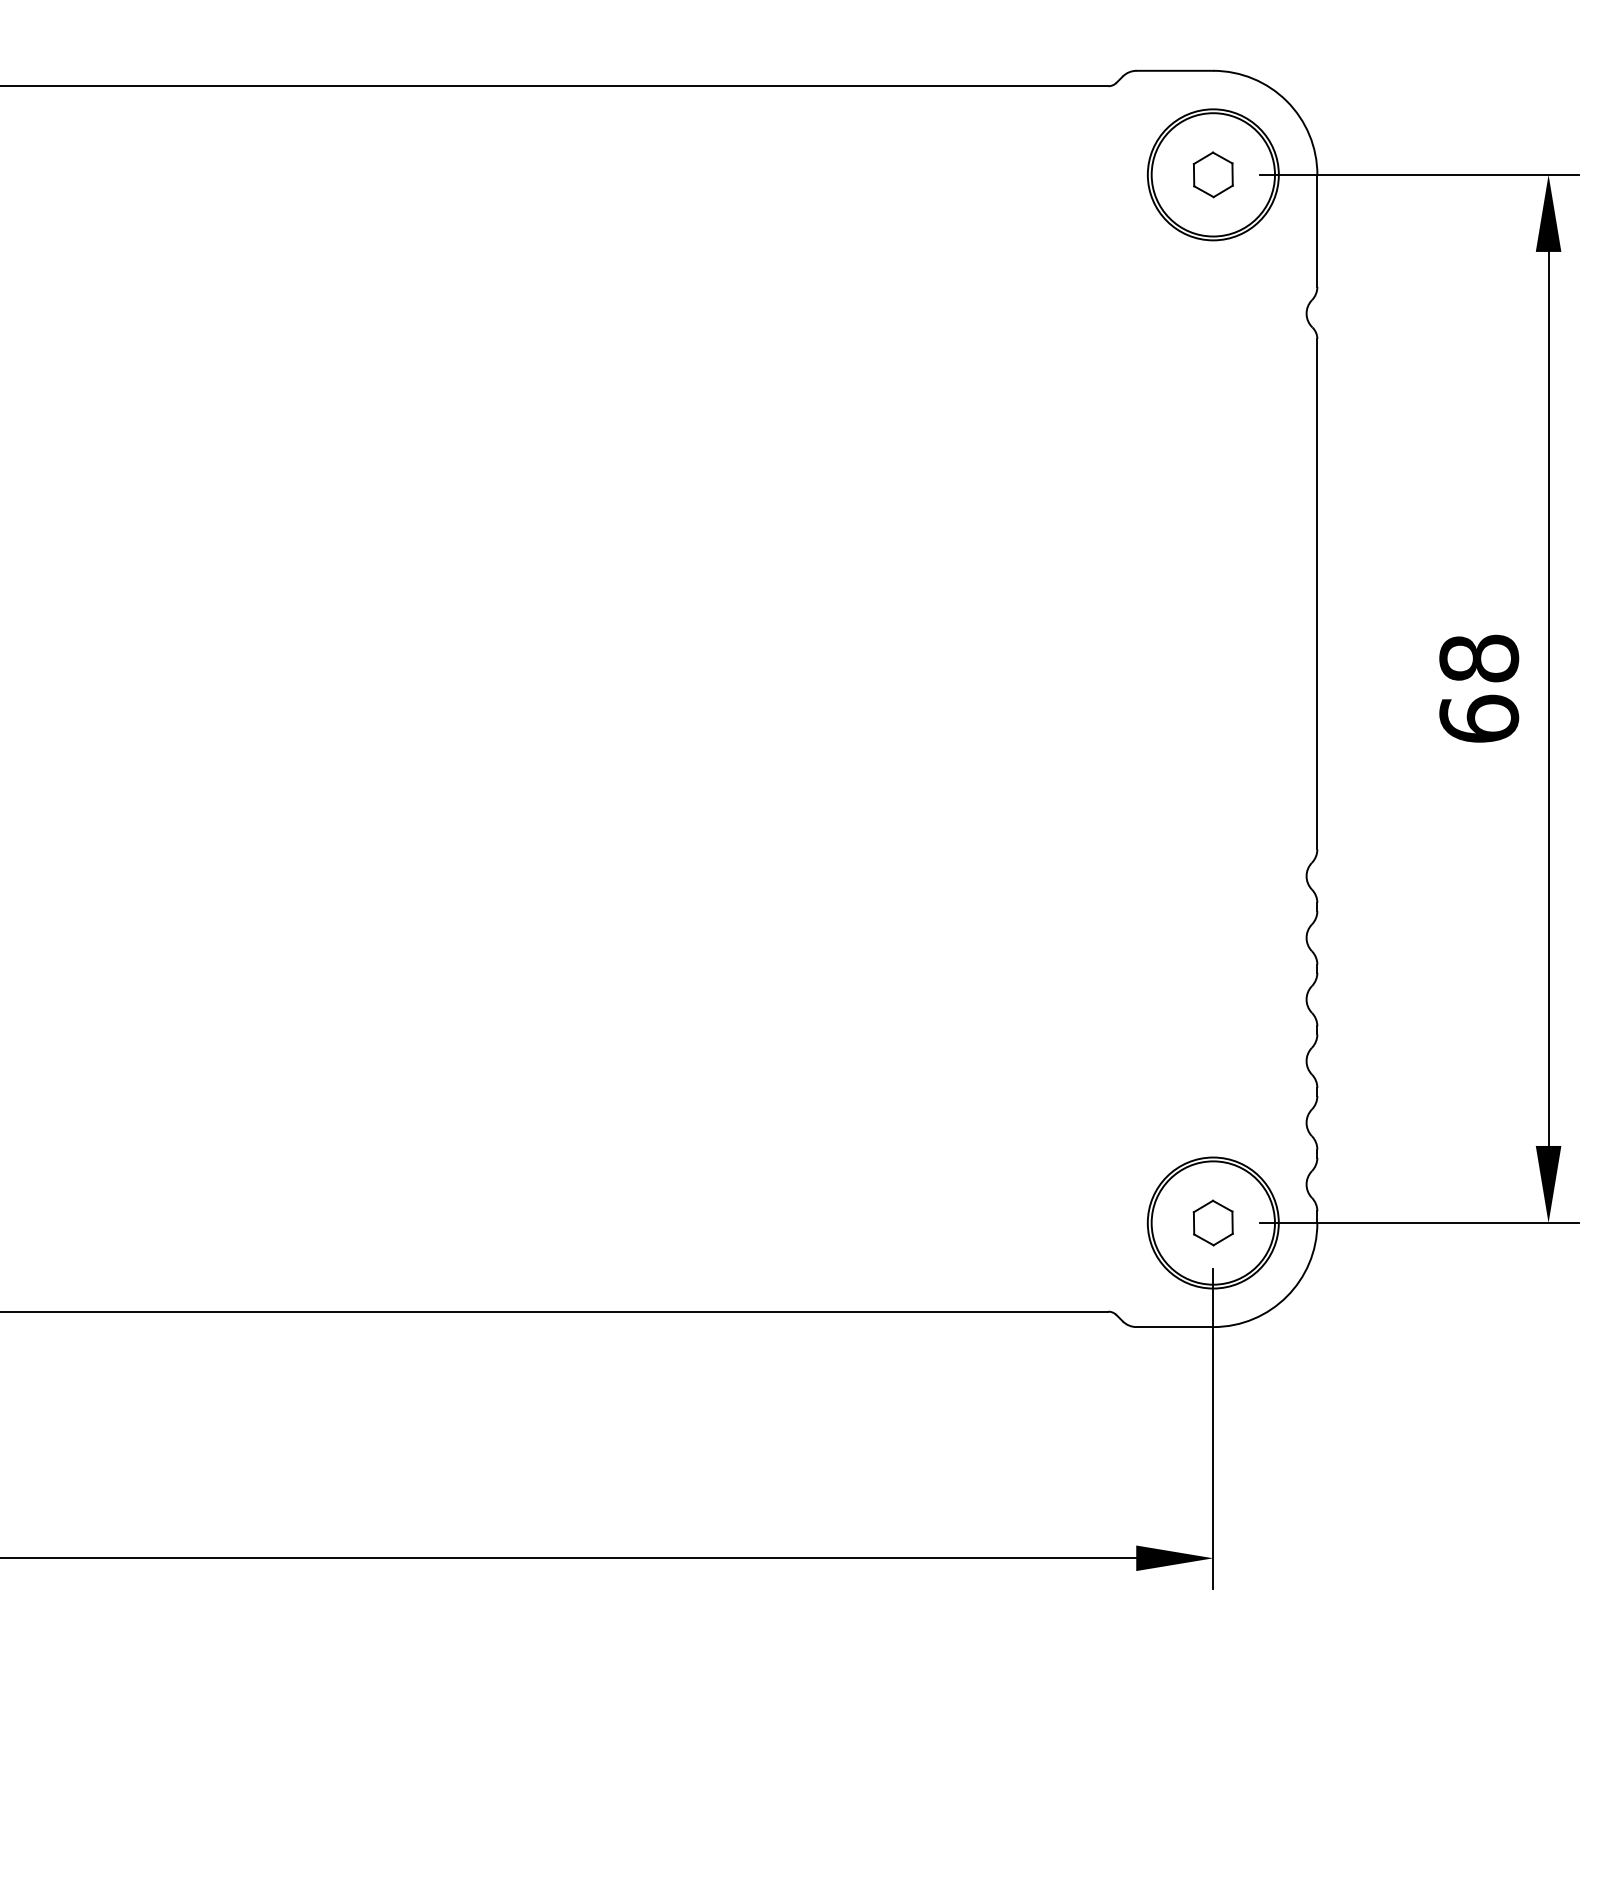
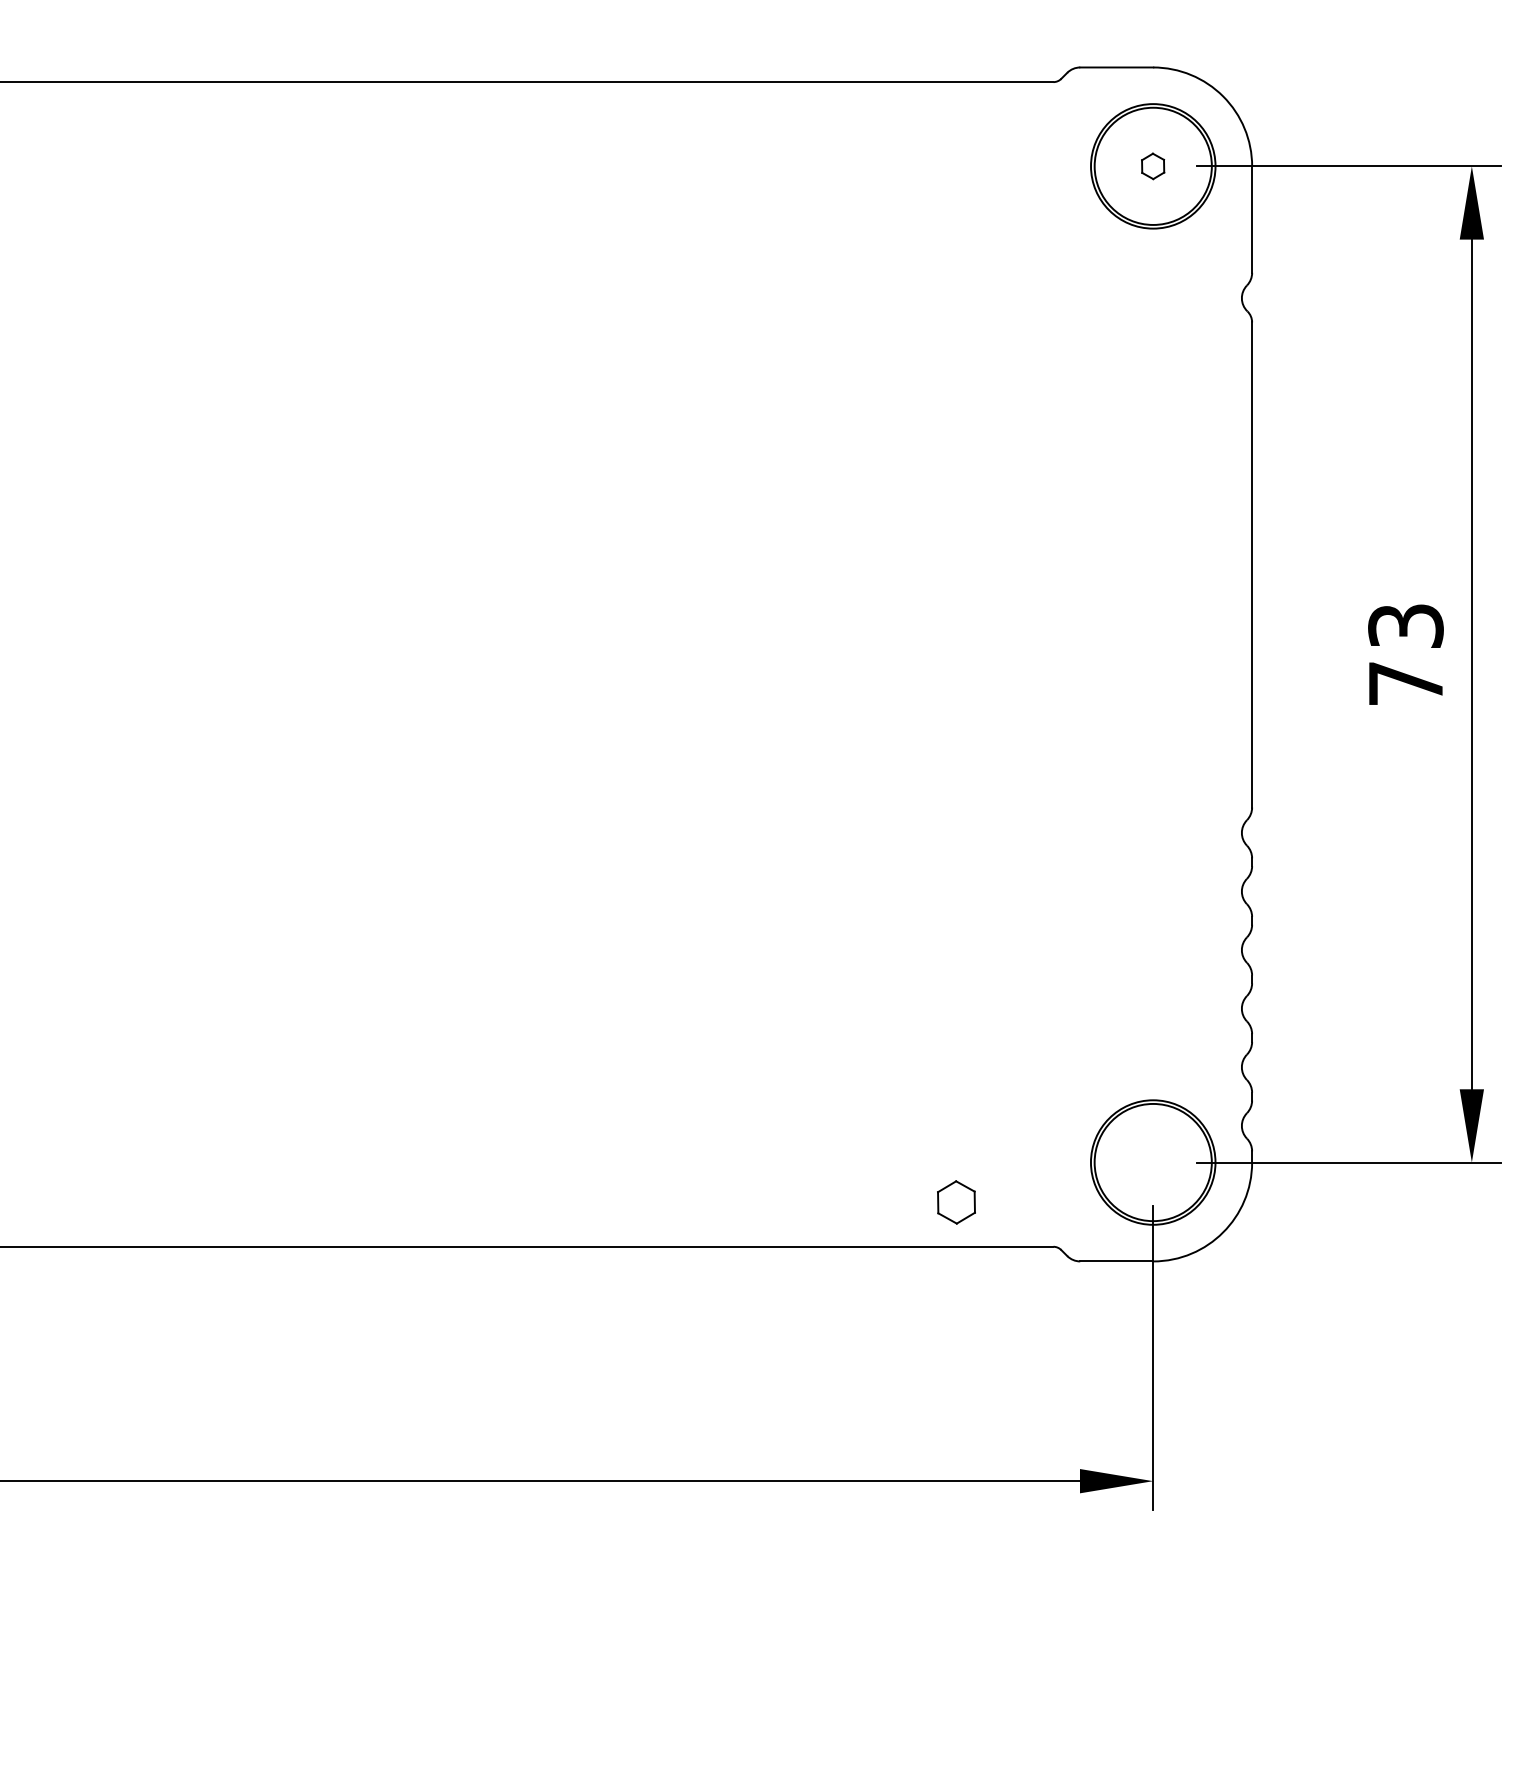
part: (1212, 174) -> (1152, 166), size x0.6
text: (1479, 688) -> (1406, 654), 68 -> 73
part: (1212, 1222) -> (955, 1201), moved

